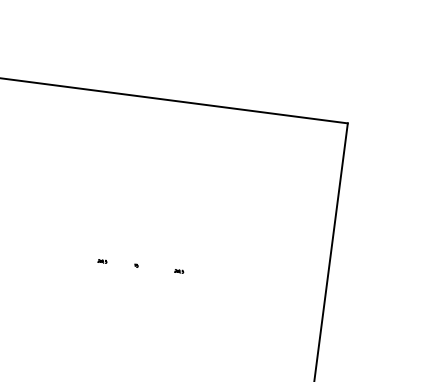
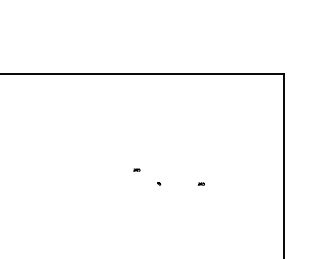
part: (101, 260) -> (136, 169), moved
part: (177, 270) -> (200, 183), moved

